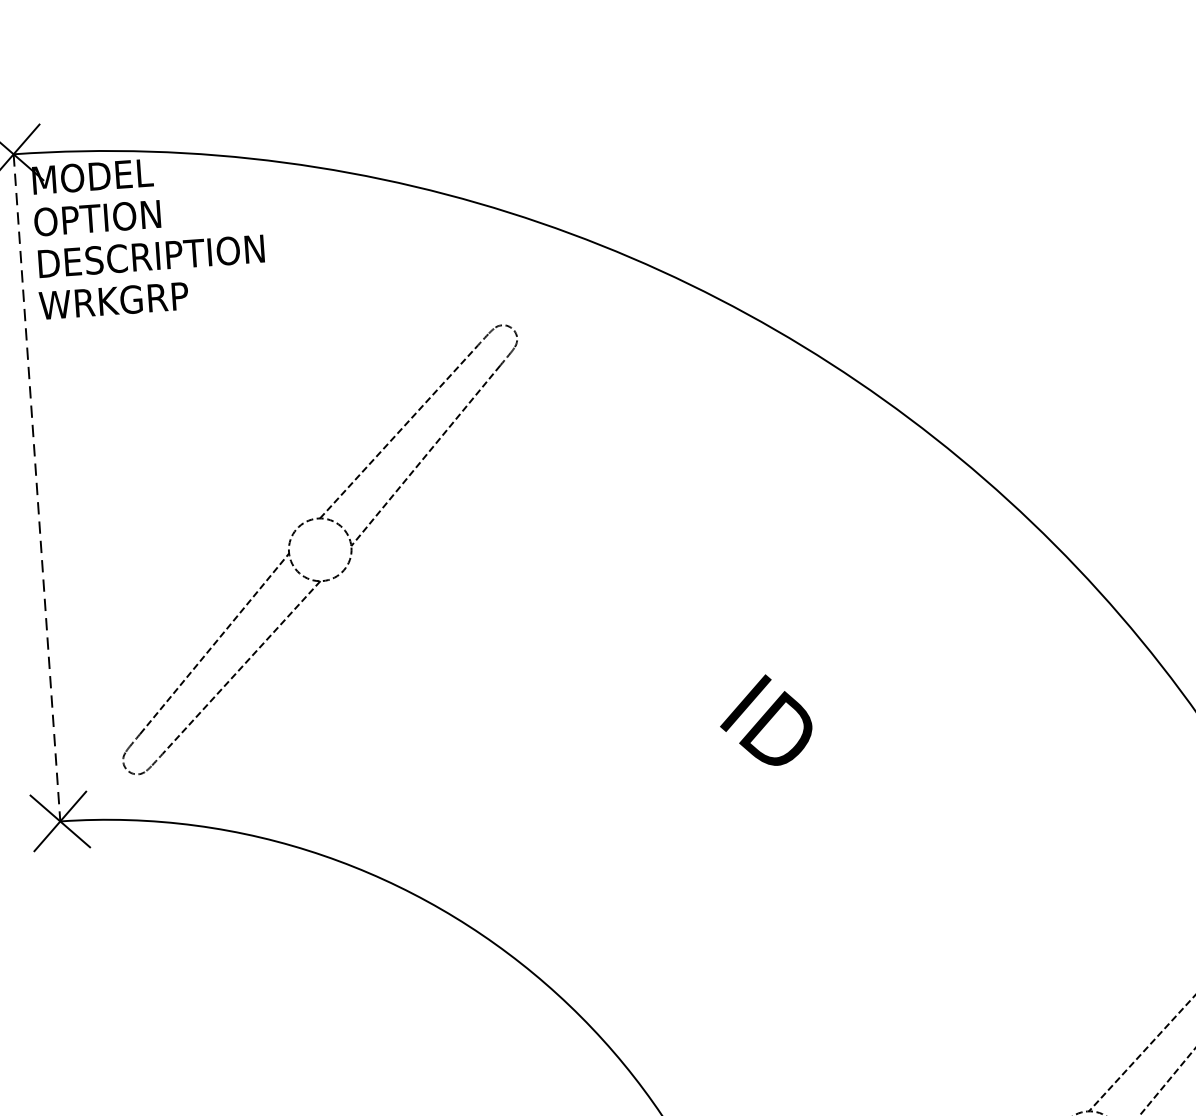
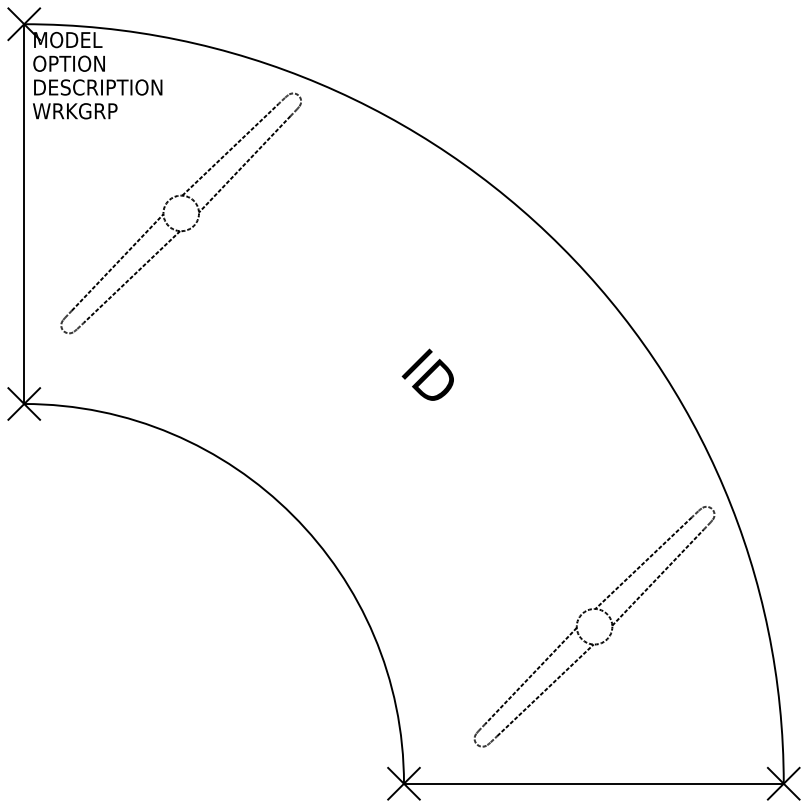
line: (37, 488) -> (24, 214), dashed -> solid
part: (291, 543) -> (165, 208), moved

